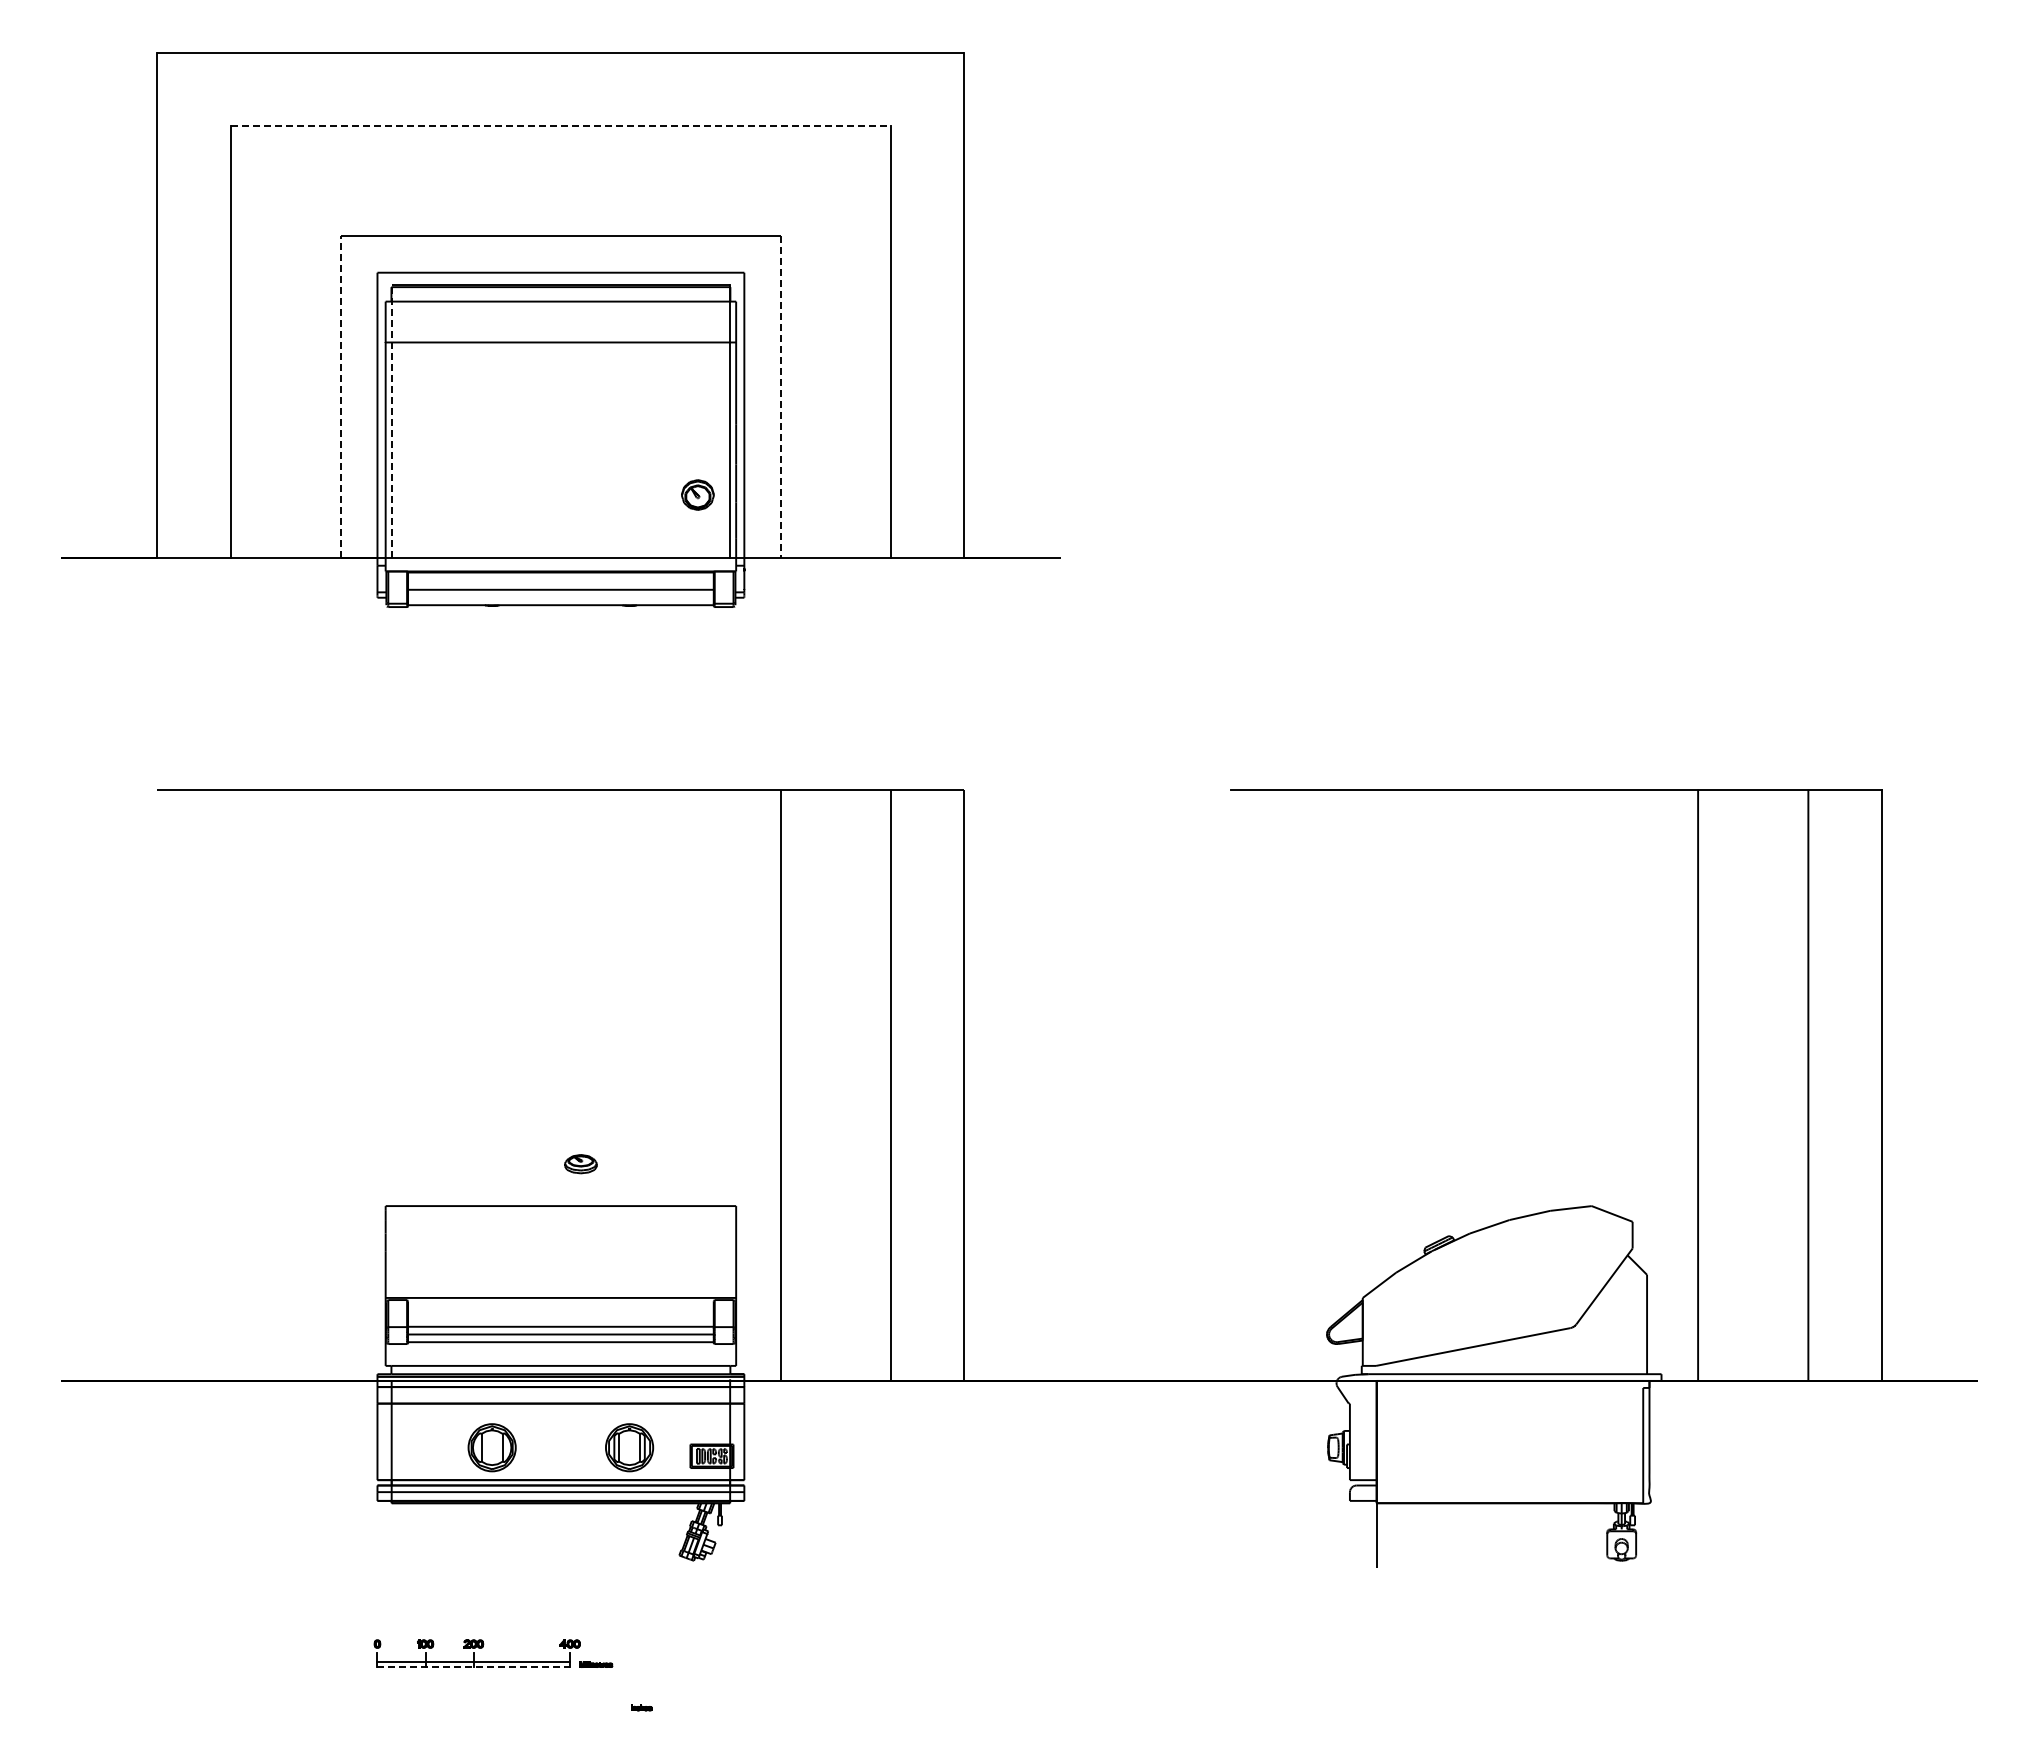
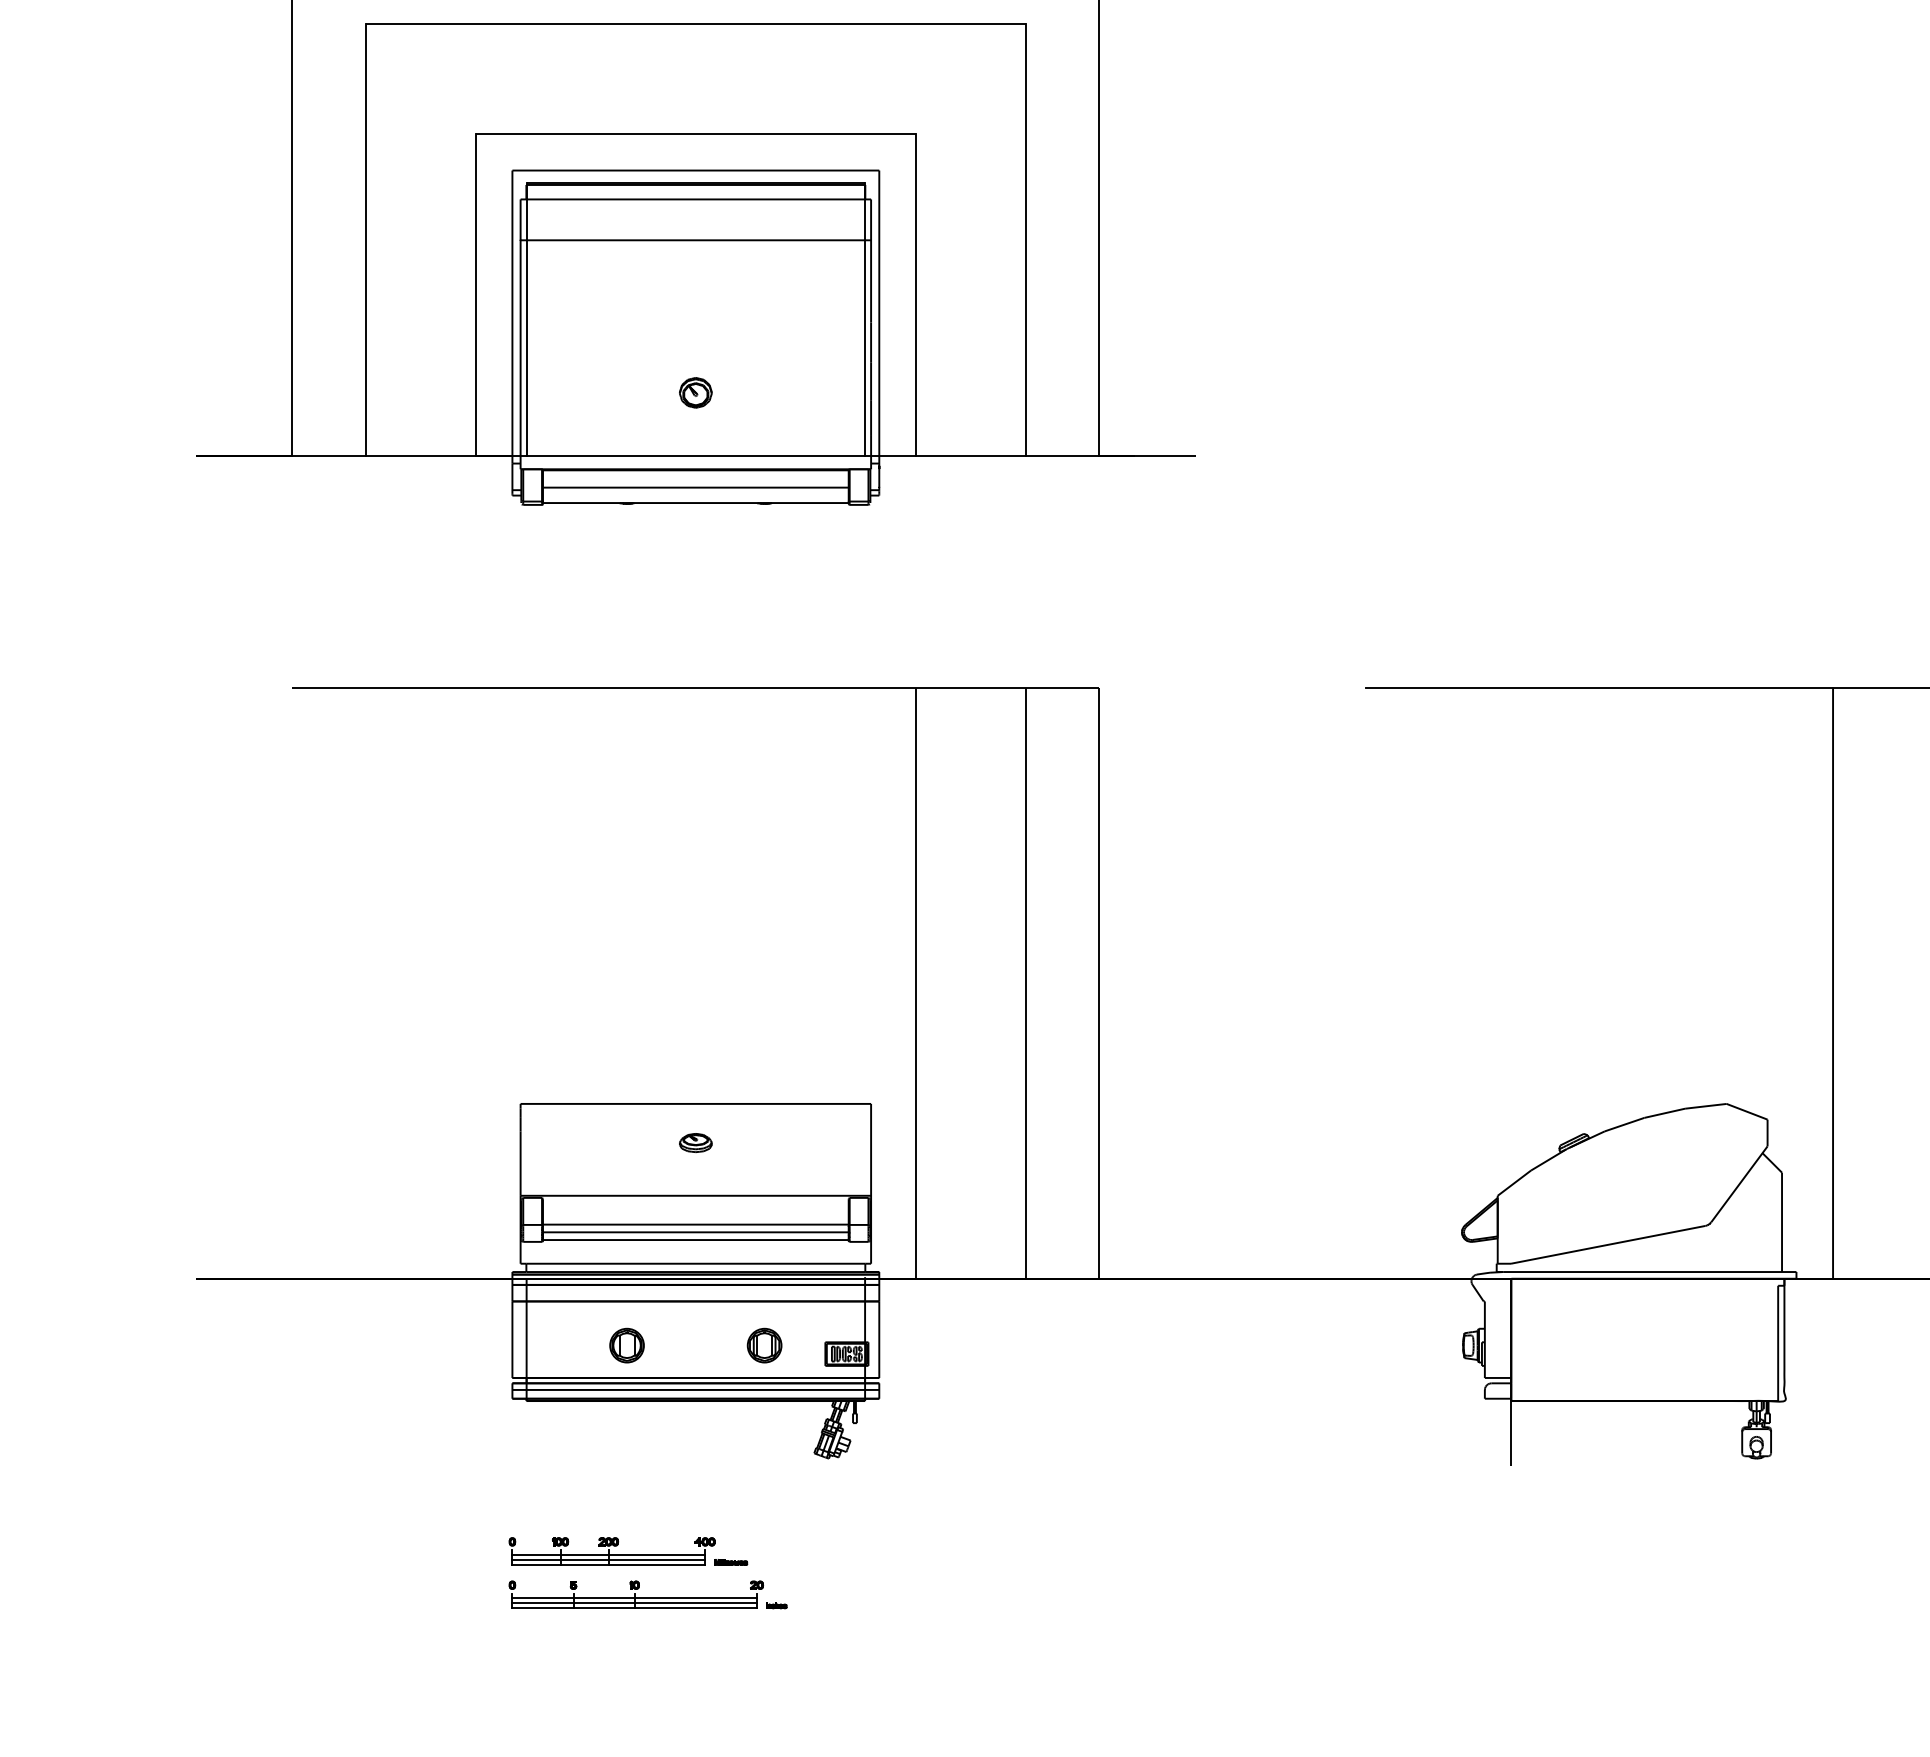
line: (561, 125) -> (696, 23), dashed -> solid
line: (340, 396) -> (475, 294), dashed -> solid
line: (780, 396) -> (915, 294), dashed -> solid
line: (391, 420) -> (526, 318), dashed -> solid
part: (697, 494) -> (695, 392), moved
part: (580, 1164) -> (695, 1143), moved
part: (491, 1447) -> (626, 1345), size x0.71
part: (629, 1447) -> (764, 1345), size x0.71
line: (473, 1657) -> (608, 1555), added
line: (474, 1666) -> (609, 1564), dashed -> solid
part: (501, 1696) -> (636, 1594), added

